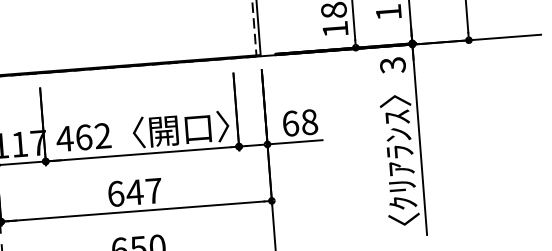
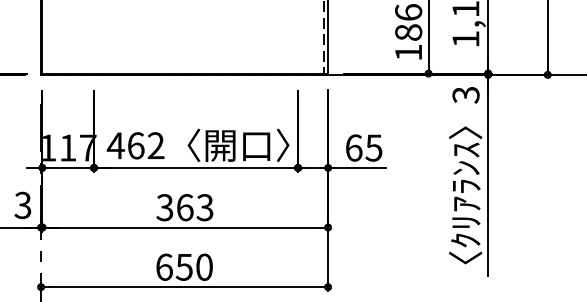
text: (309, 121) -> (373, 147), 68 -> 65
text: (134, 192) -> (184, 207), 647 -> 363

